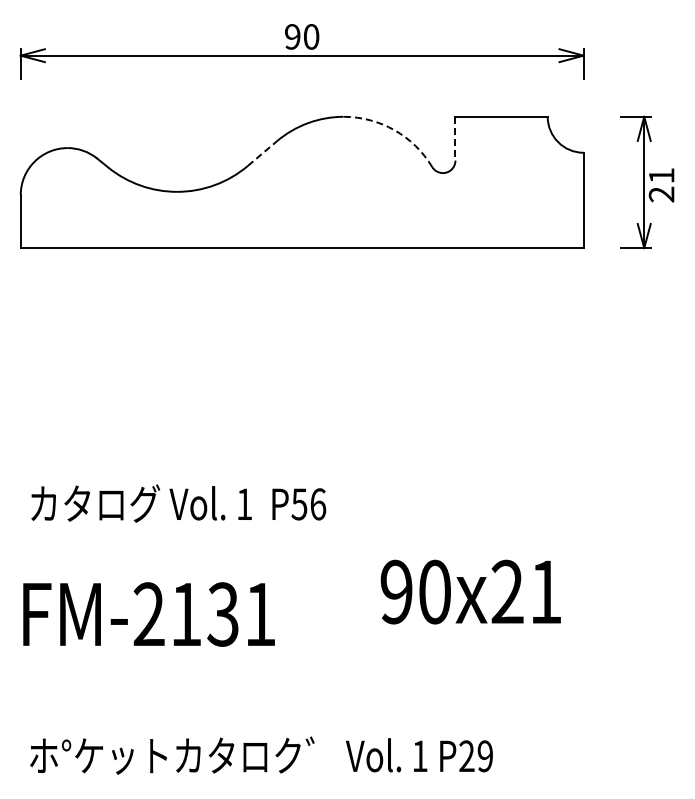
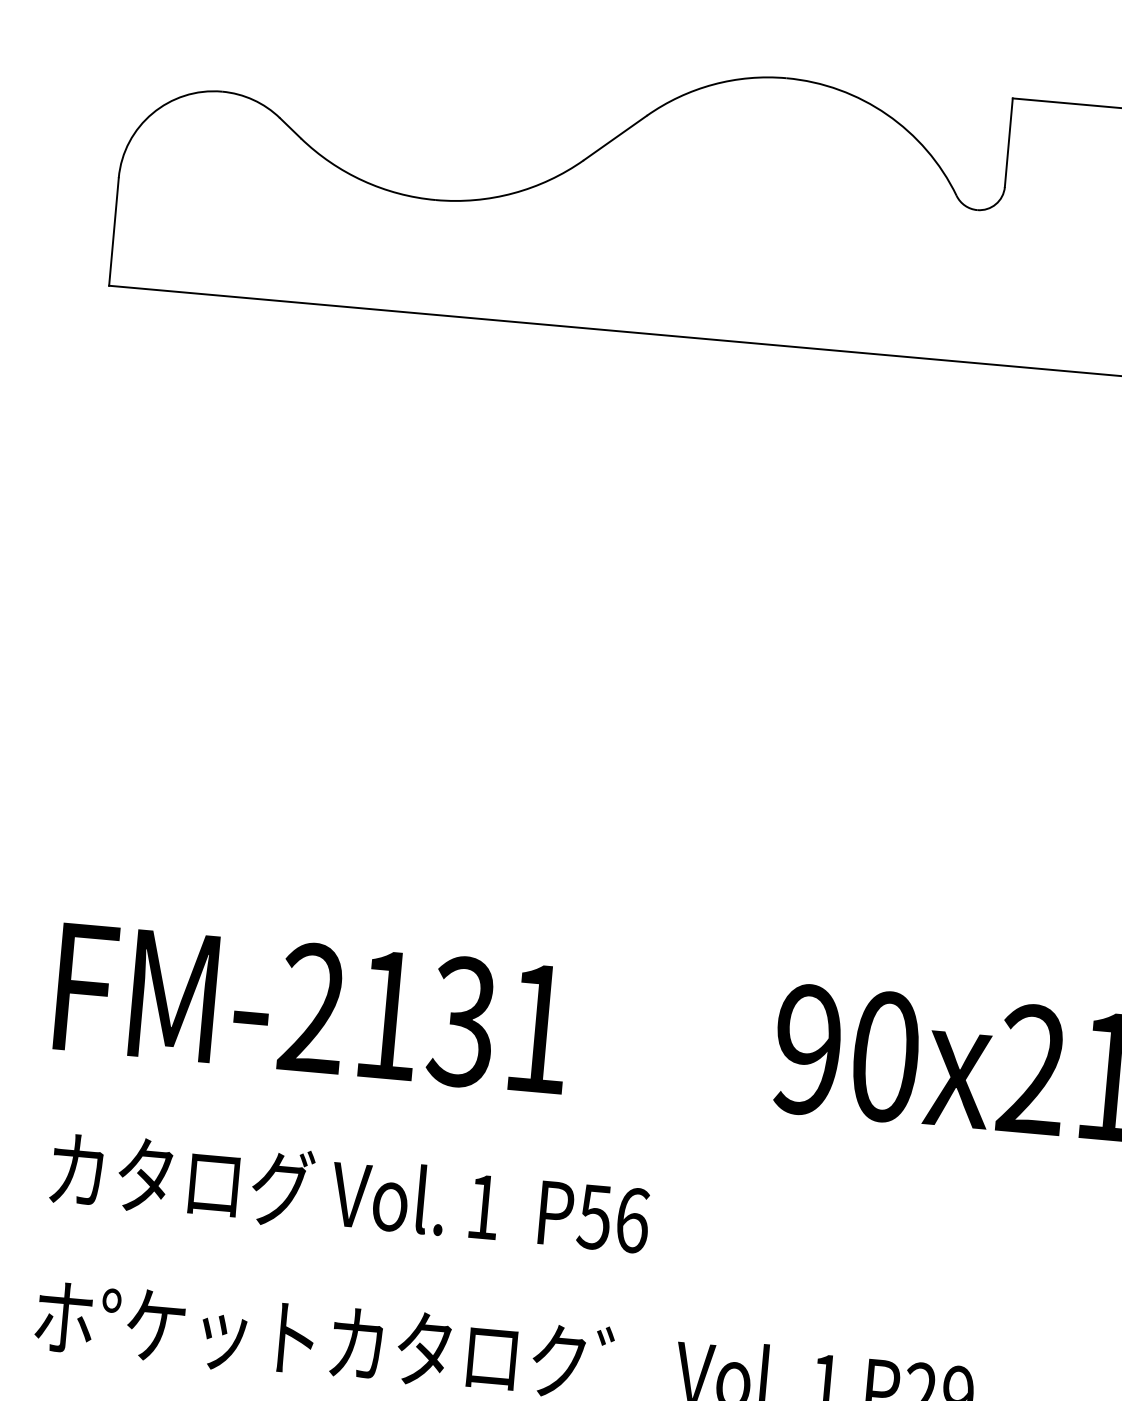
arc: (394, 130) -> (886, 115), dashed -> solid
line: (455, 138) -> (1008, 142), dashed -> solid
line: (262, 153) -> (615, 137), dashed -> solid
text: (178, 503) -> (349, 1193), moved
text: (148, 614) -> (311, 1008), moved

